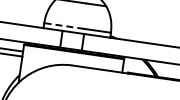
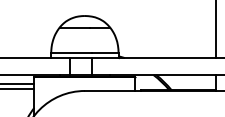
line: (63, 26) -> (70, 53), dashed -> solid

